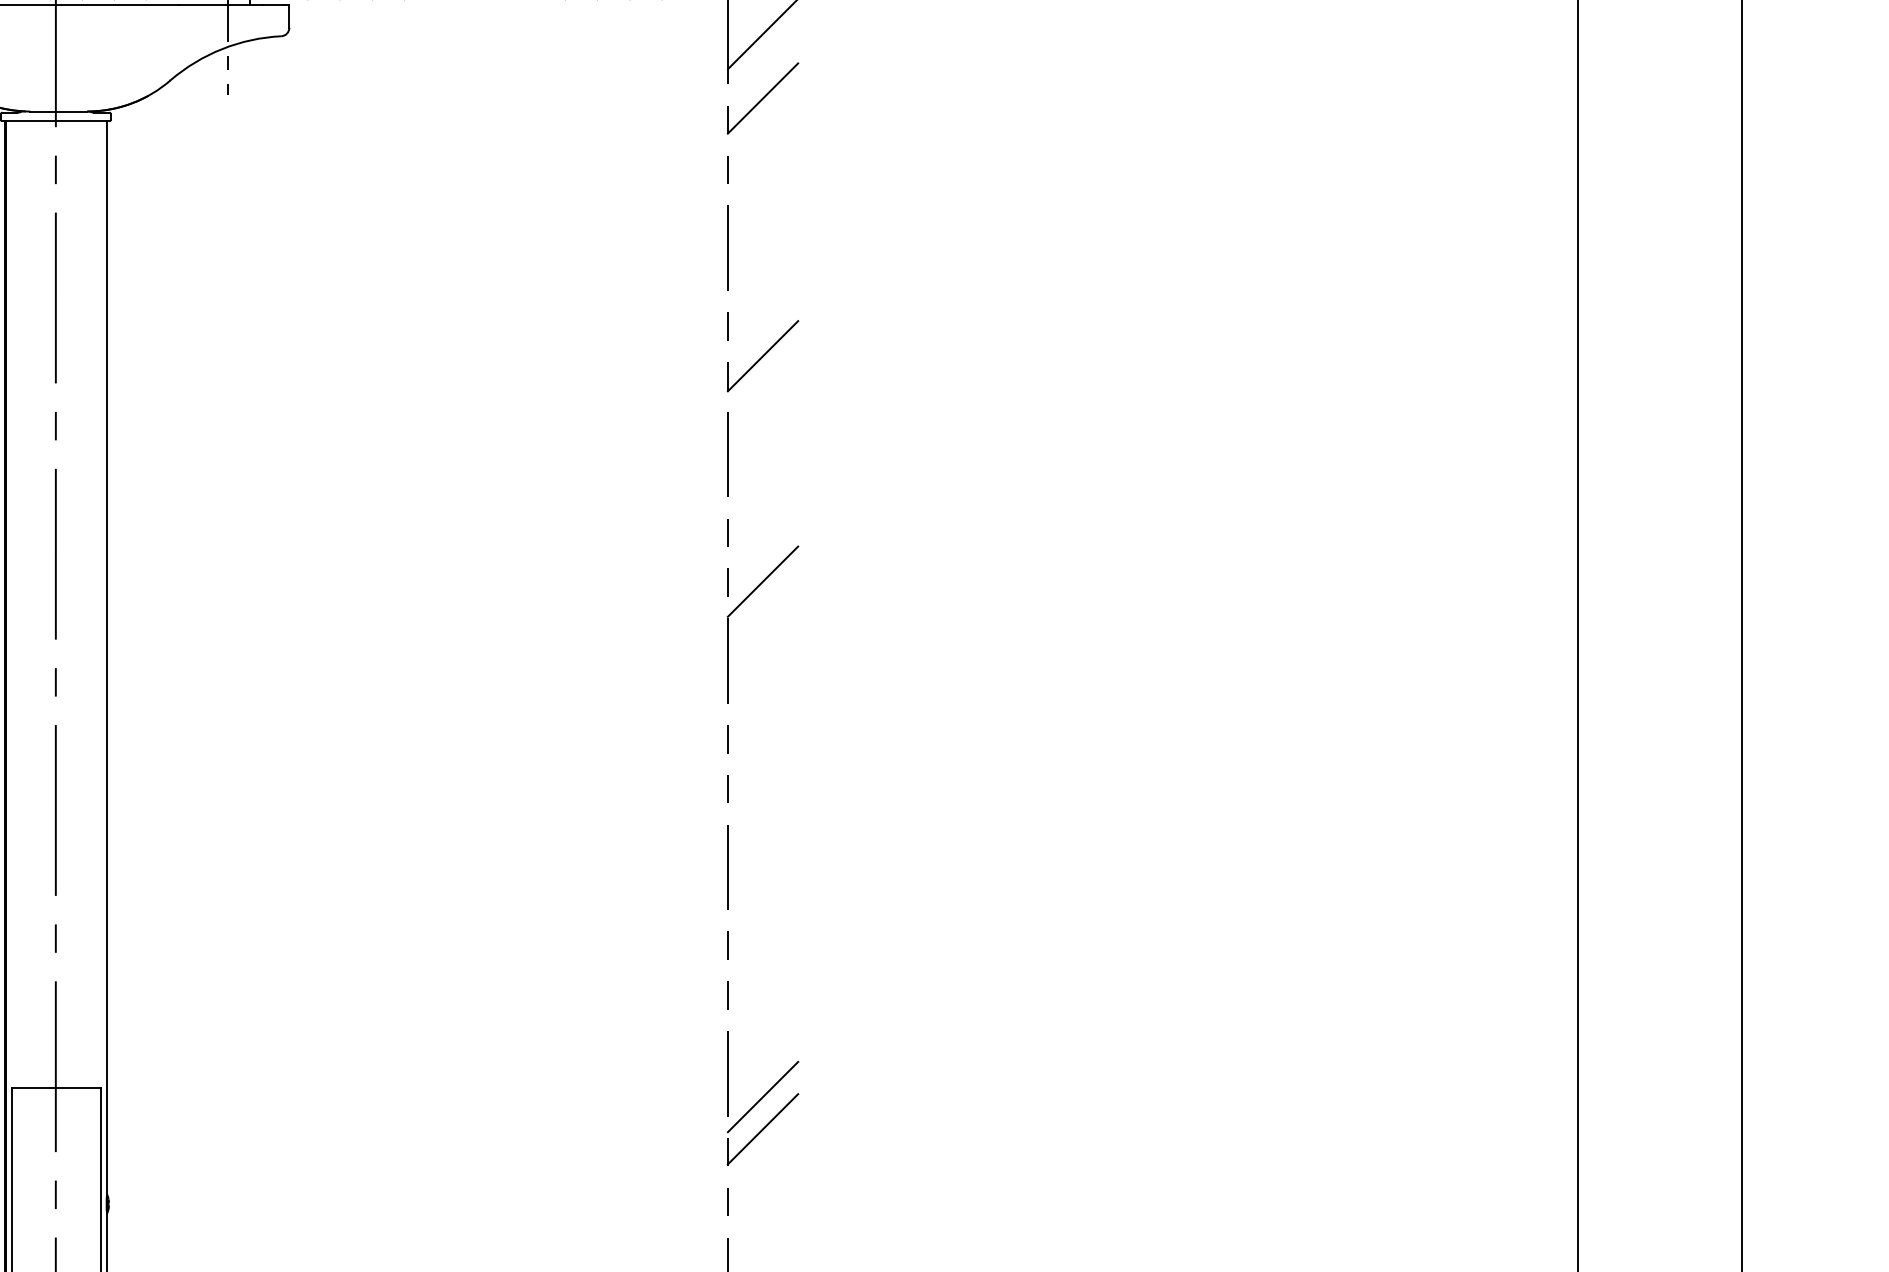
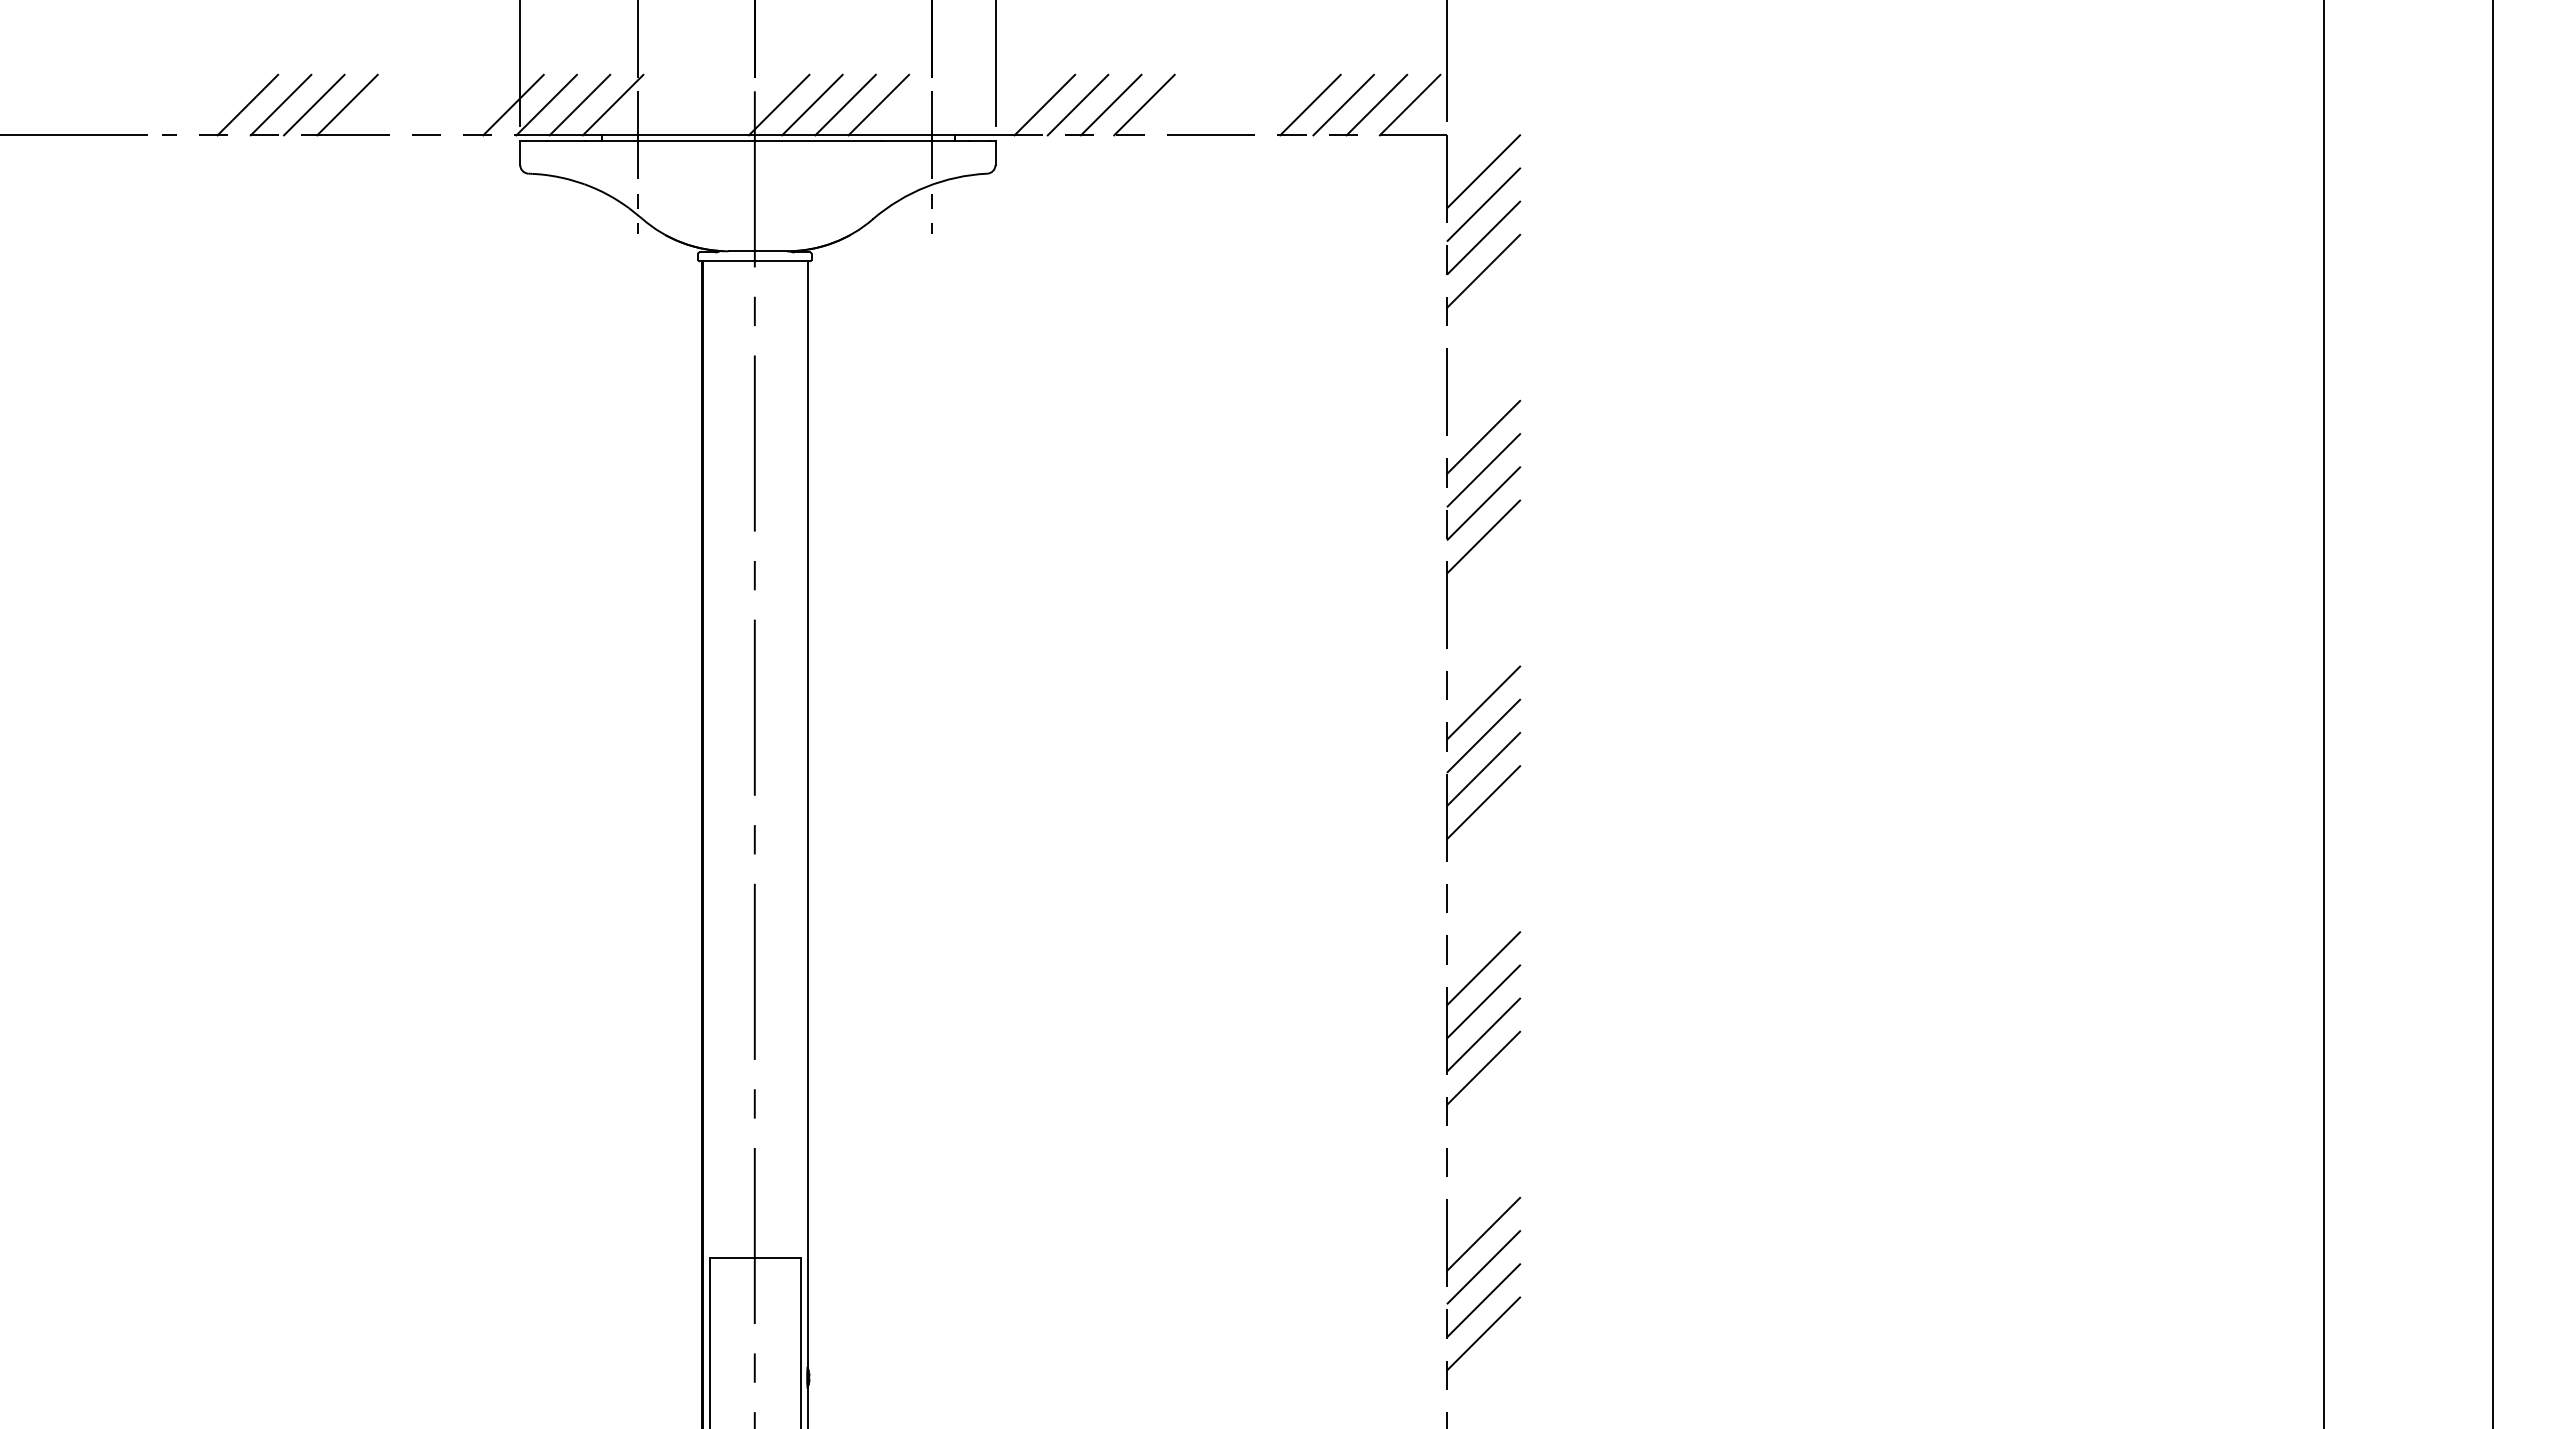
line: (762, 66) -> (1483, 204), added
line: (762, 130) -> (1483, 270), added
line: (762, 291) -> (1483, 436), added
line: (762, 324) -> (1483, 470), added
line: (762, 388) -> (1483, 536), added
line: (762, 549) -> (1483, 702), added
line: (762, 613) -> (1483, 768), added
line: (762, 646) -> (1483, 802), added
line: (762, 807) -> (1483, 968), added
line: (762, 839) -> (1483, 1001), added
line: (762, 871) -> (1483, 1034), added
line: (762, 903) -> (1483, 1067), added
line: (762, 1064) -> (1483, 1233), added
line: (762, 1161) -> (1483, 1333), added

